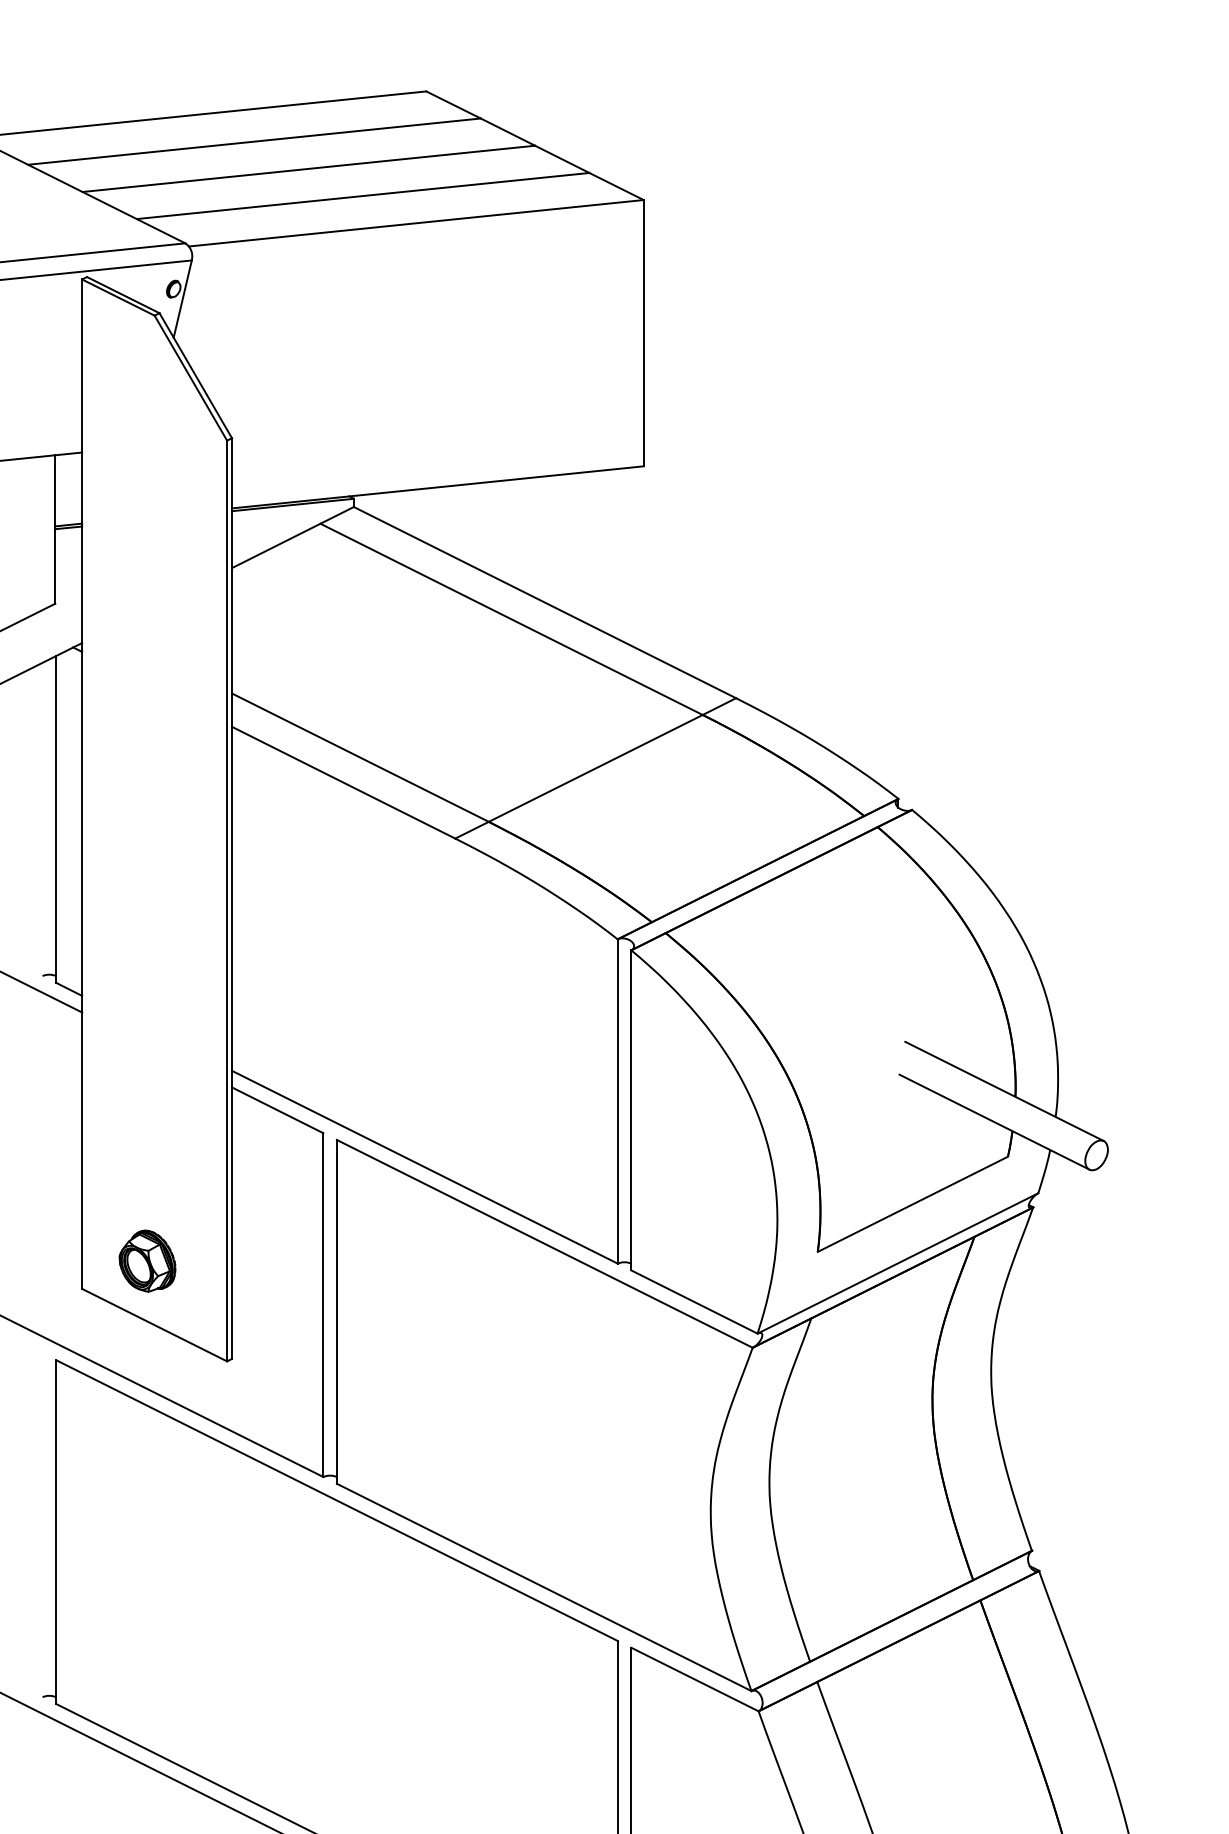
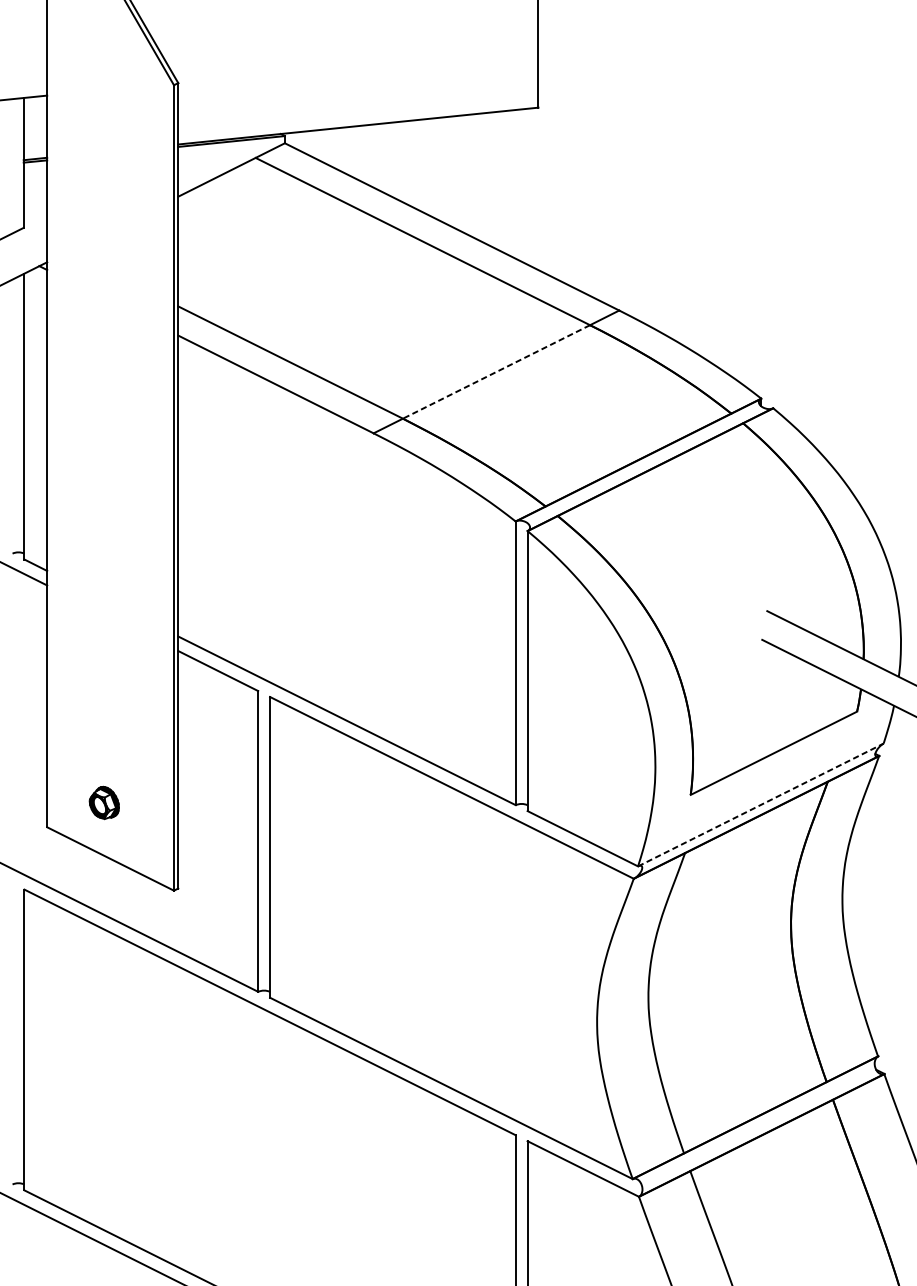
line: (595, 768) -> (496, 372), solid -> dashed
part: (147, 1260) -> (104, 802), size x0.6
line: (897, 1263) -> (760, 805), solid -> dashed

